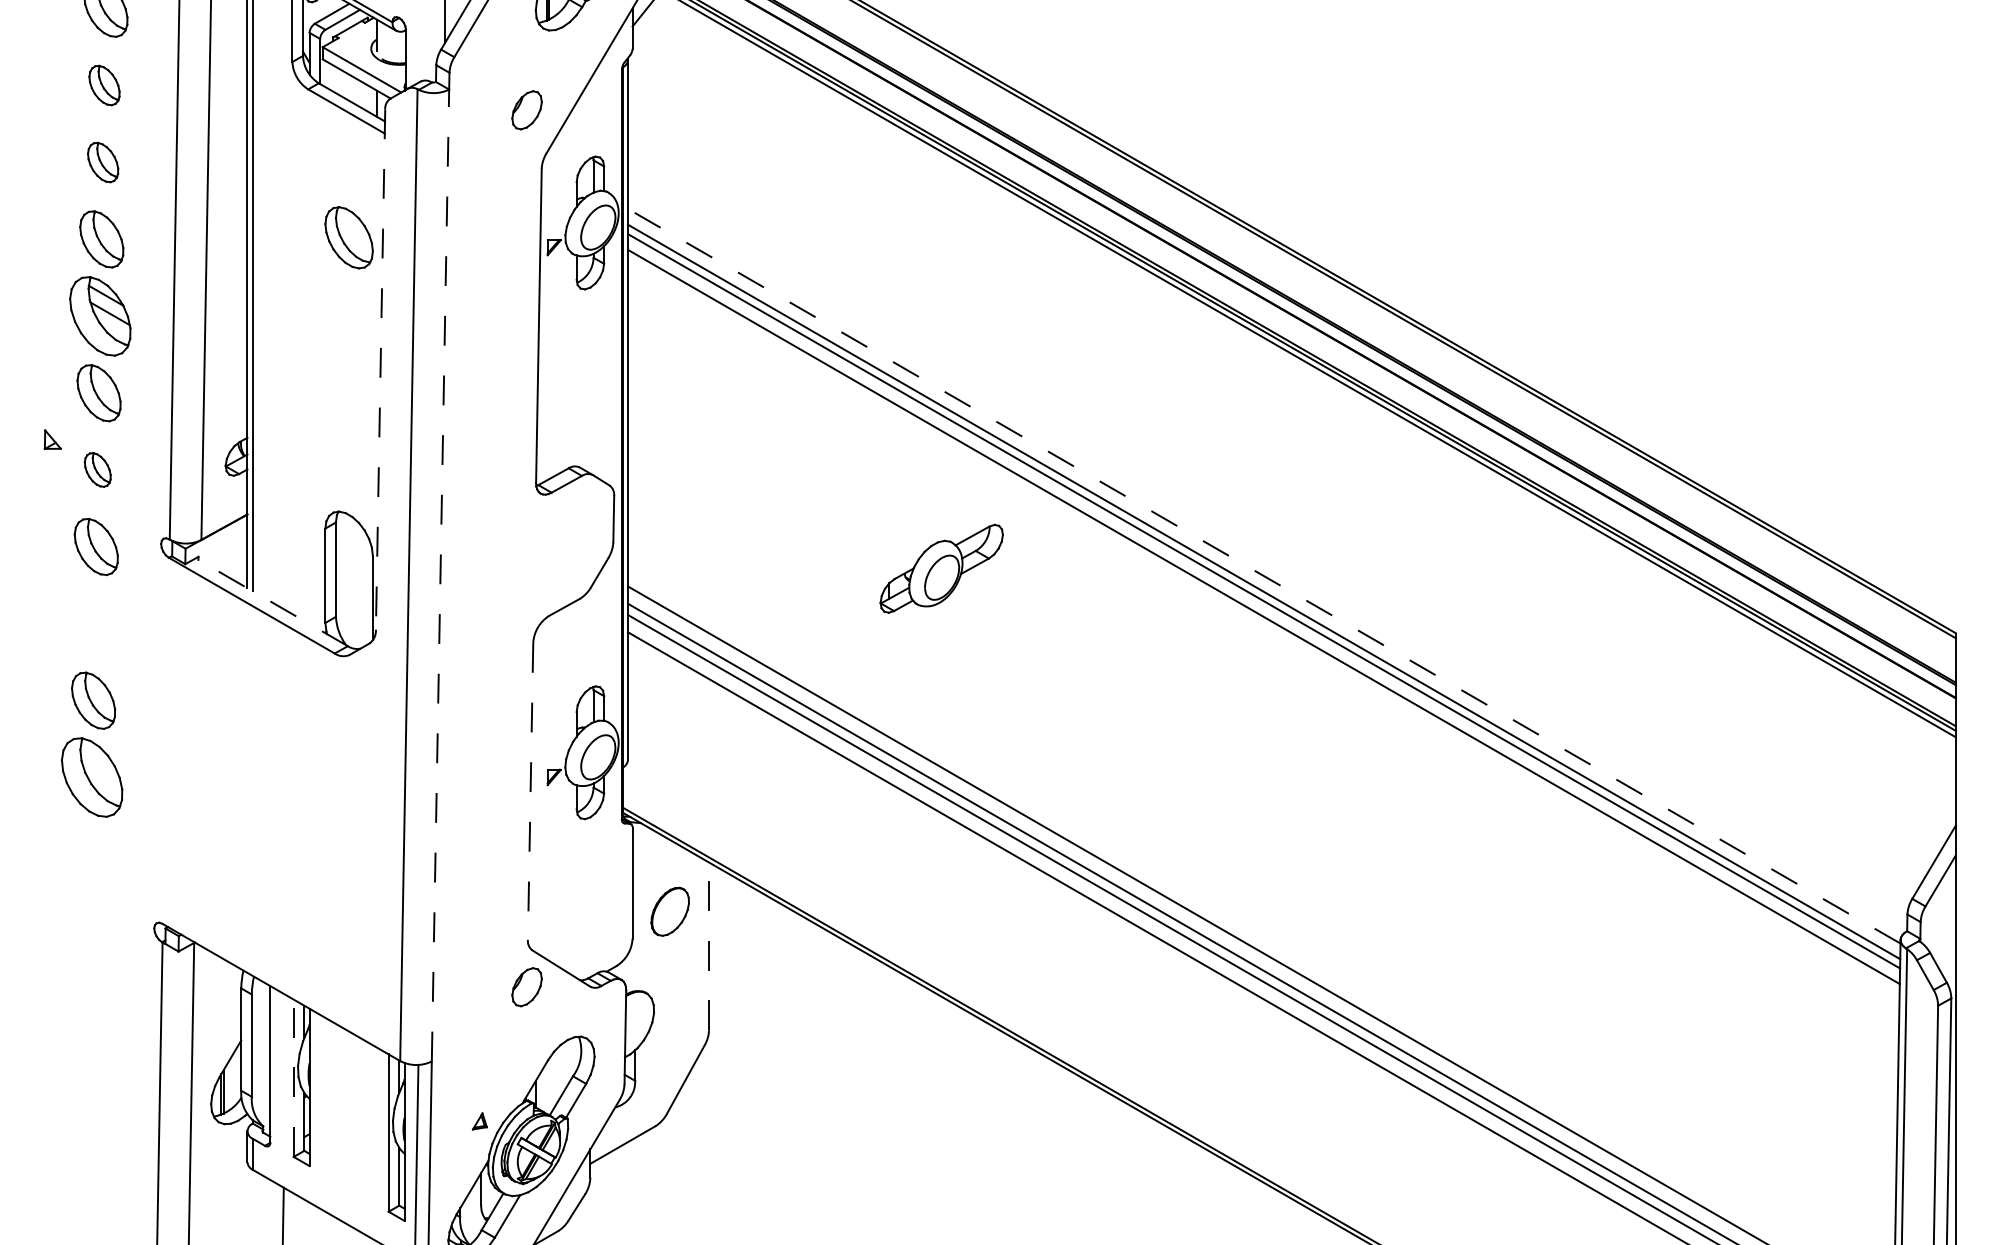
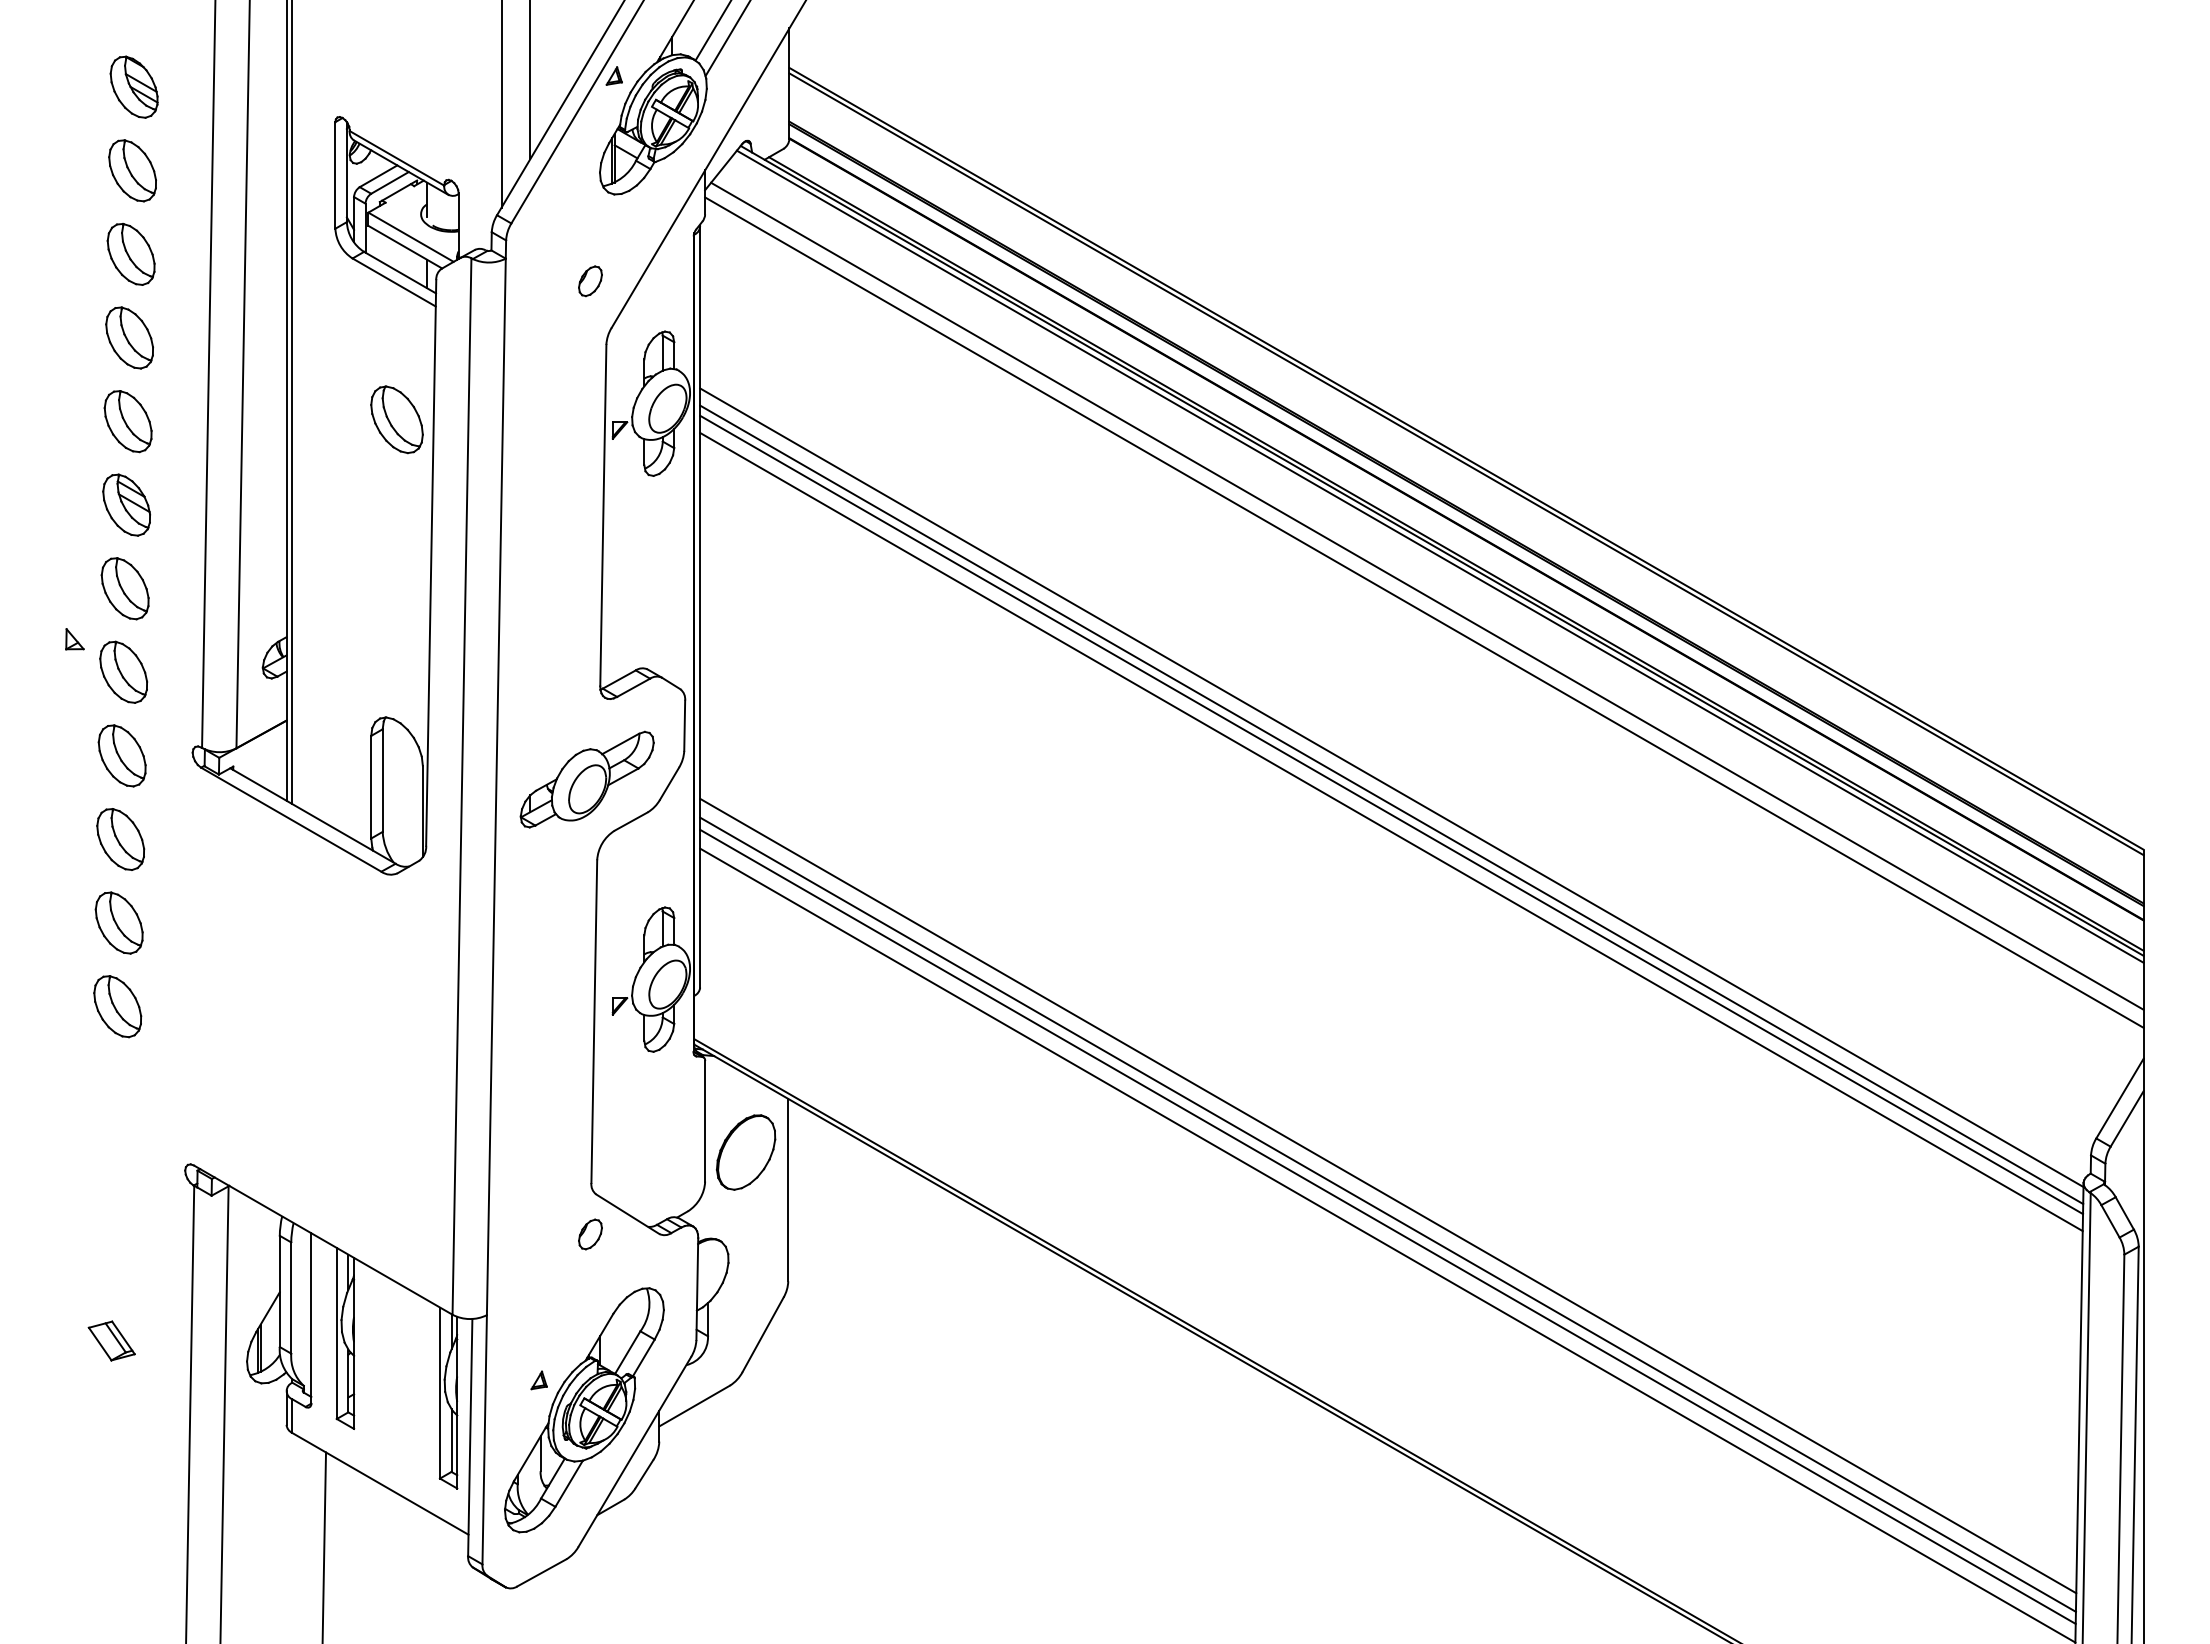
part: (103, 84) -> (130, 253), size x1.43
part: (527, 110) -> (590, 281), size x0.71
part: (103, 162) -> (129, 337), size x1.43
part: (100, 315) -> (126, 504), size x0.71
line: (380, 369) -> (431, 562), dashed -> solid
line: (1297, 399) -> (1427, 595), added
line: (1294, 415) -> (1424, 612), added
part: (97, 469) -> (123, 671), size x1.67
part: (941, 568) -> (586, 779), moved
line: (440, 575) -> (496, 786), dashed -> solid
line: (1263, 576) -> (1391, 787), dashed -> solid
line: (271, 601) -> (312, 815), dashed -> solid
part: (94, 623) -> (120, 839), added
part: (91, 777) -> (117, 1006), size x0.71
line: (530, 792) -> (594, 1022), dashed -> solid
part: (669, 911) -> (745, 1152), size x1.43
line: (709, 945) -> (788, 1189), dashed -> solid
part: (527, 987) -> (590, 1234), size x0.71
line: (293, 1078) -> (336, 1333), dashed -> solid
part: (86, 1084) -> (111, 1340), added

